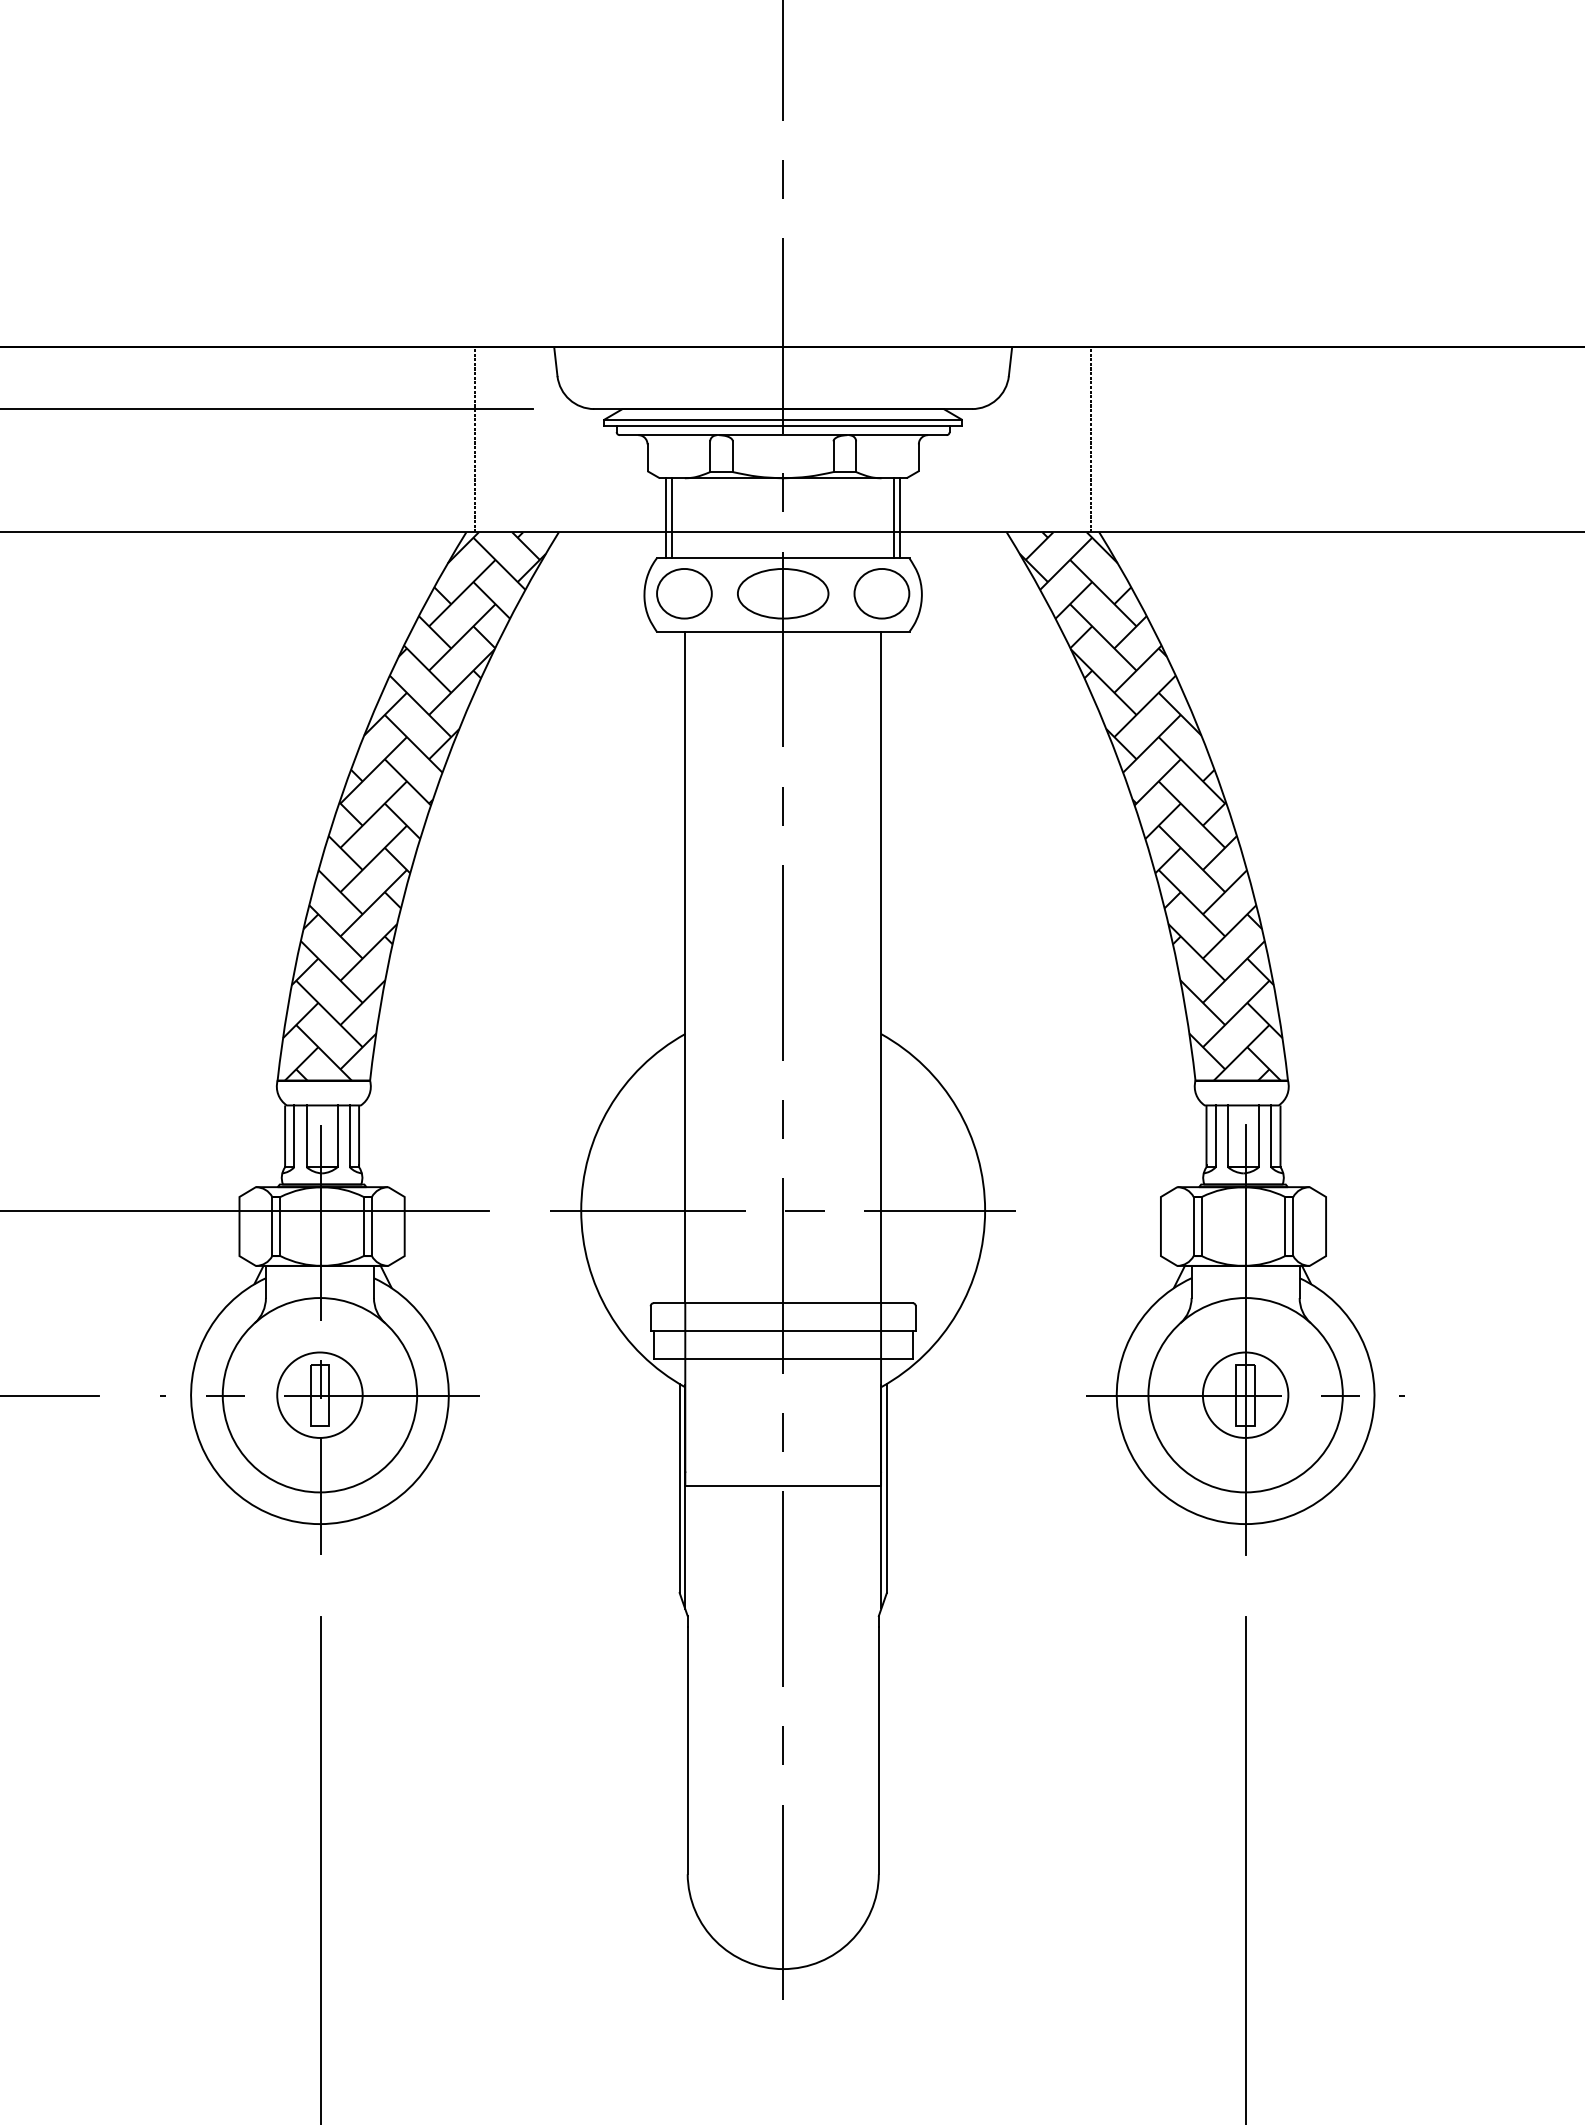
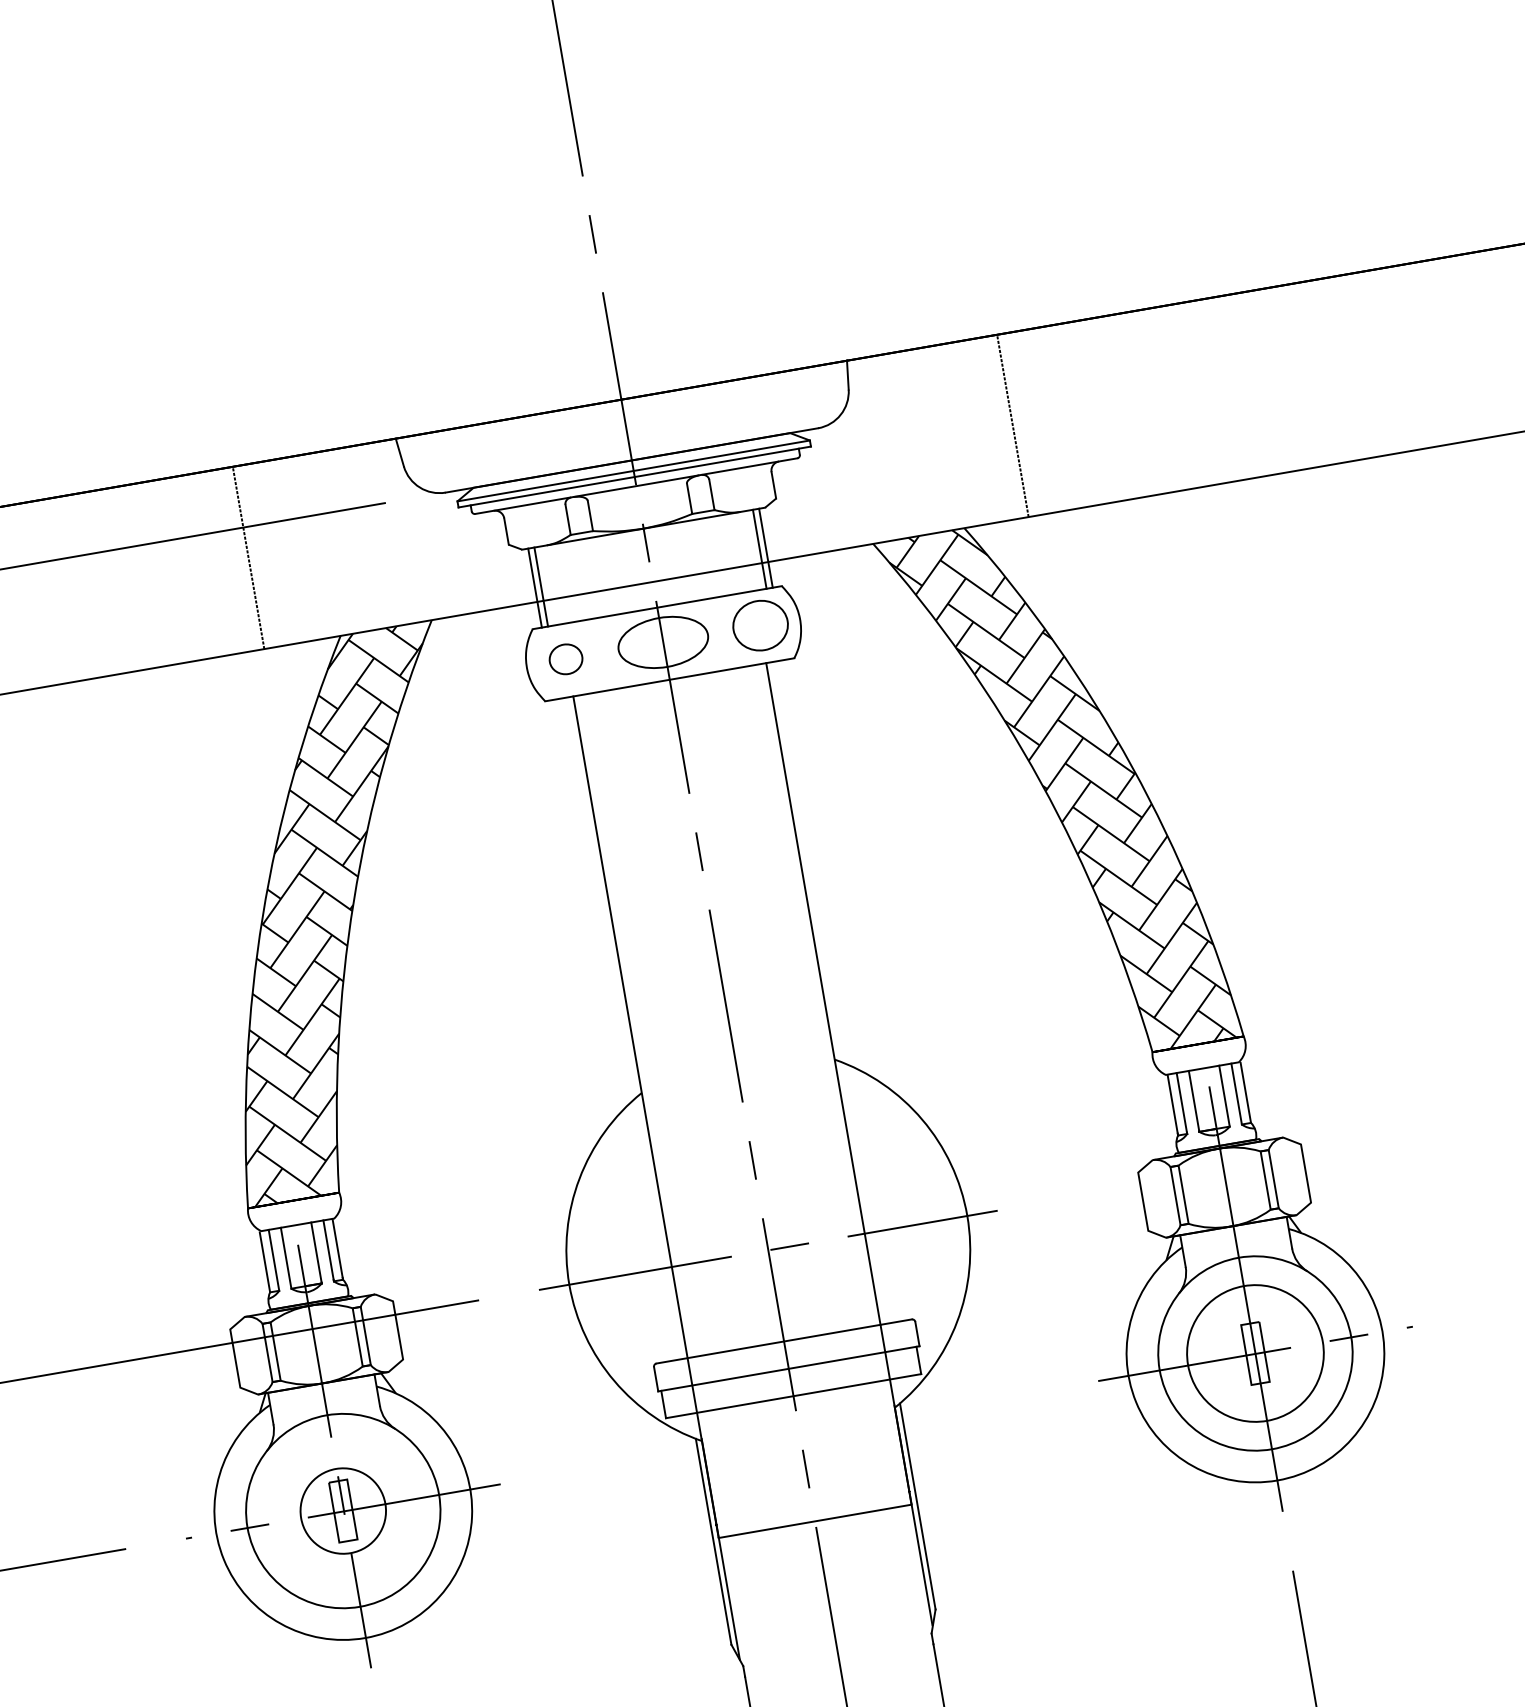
line: (474, 439) -> (248, 557), moved
line: (1091, 439) -> (1012, 425), moved
part: (684, 593) -> (566, 658), size x0.6
circle: (1245, 1394) -> (1255, 1352), size x1.6

